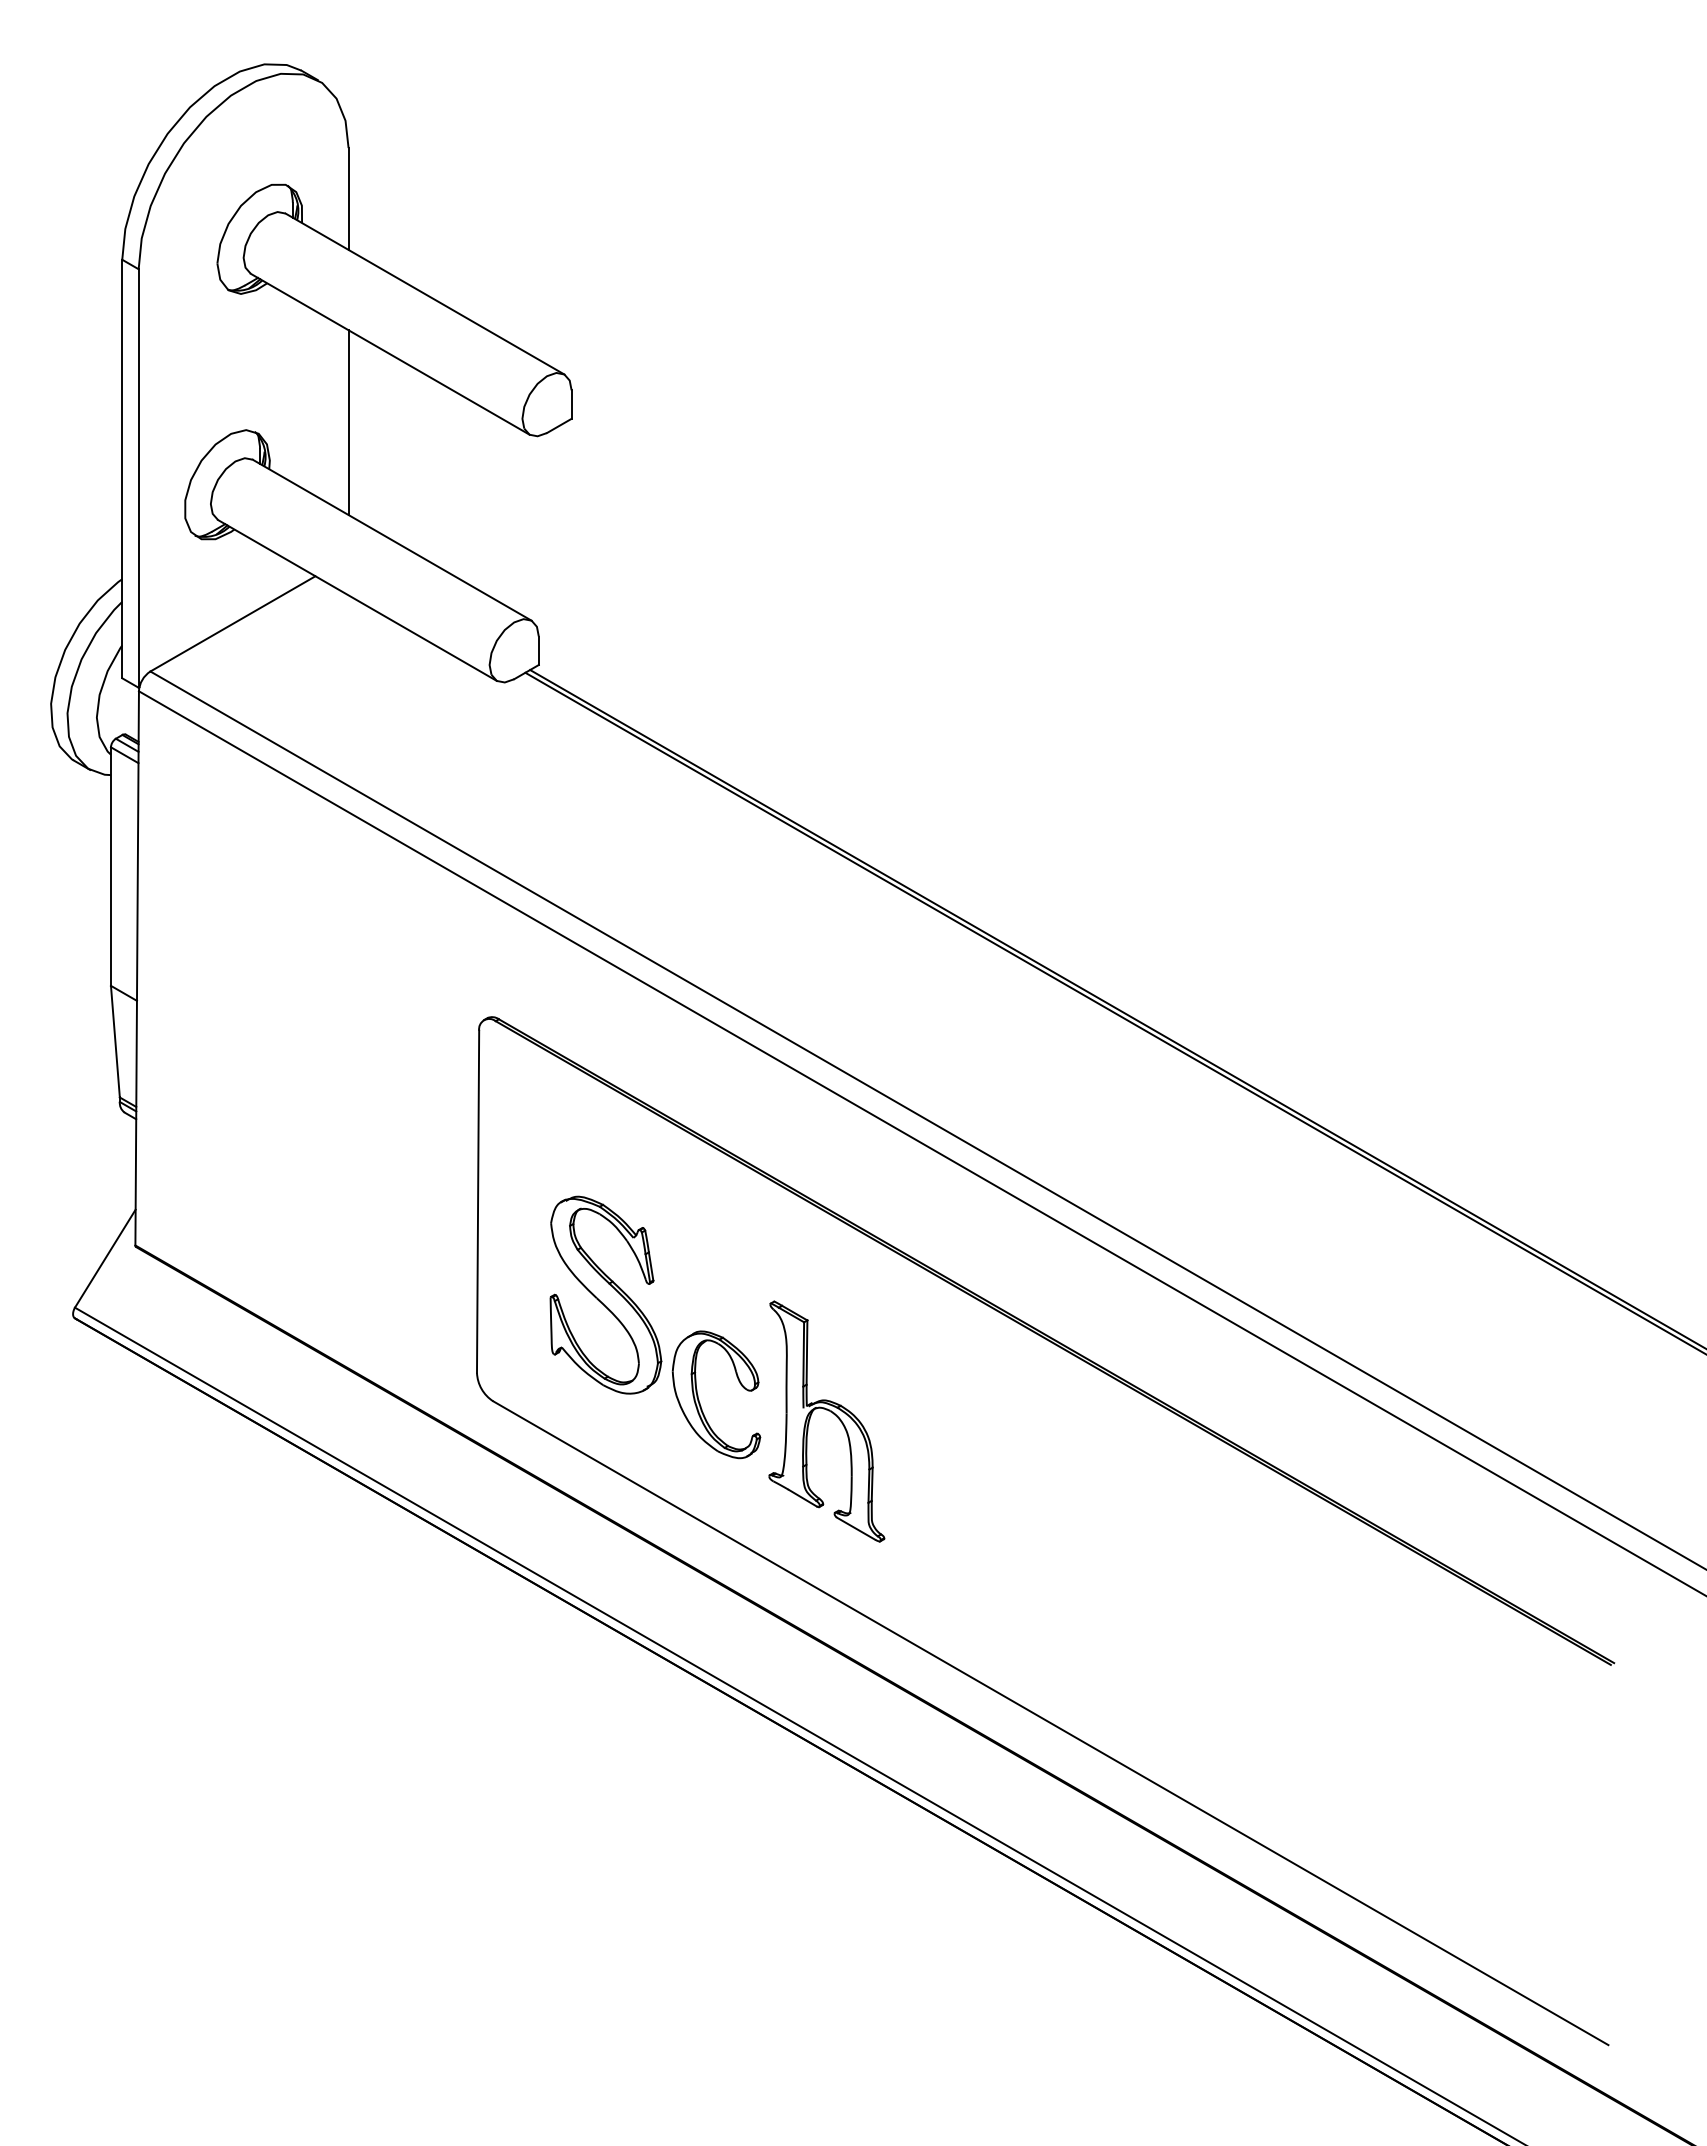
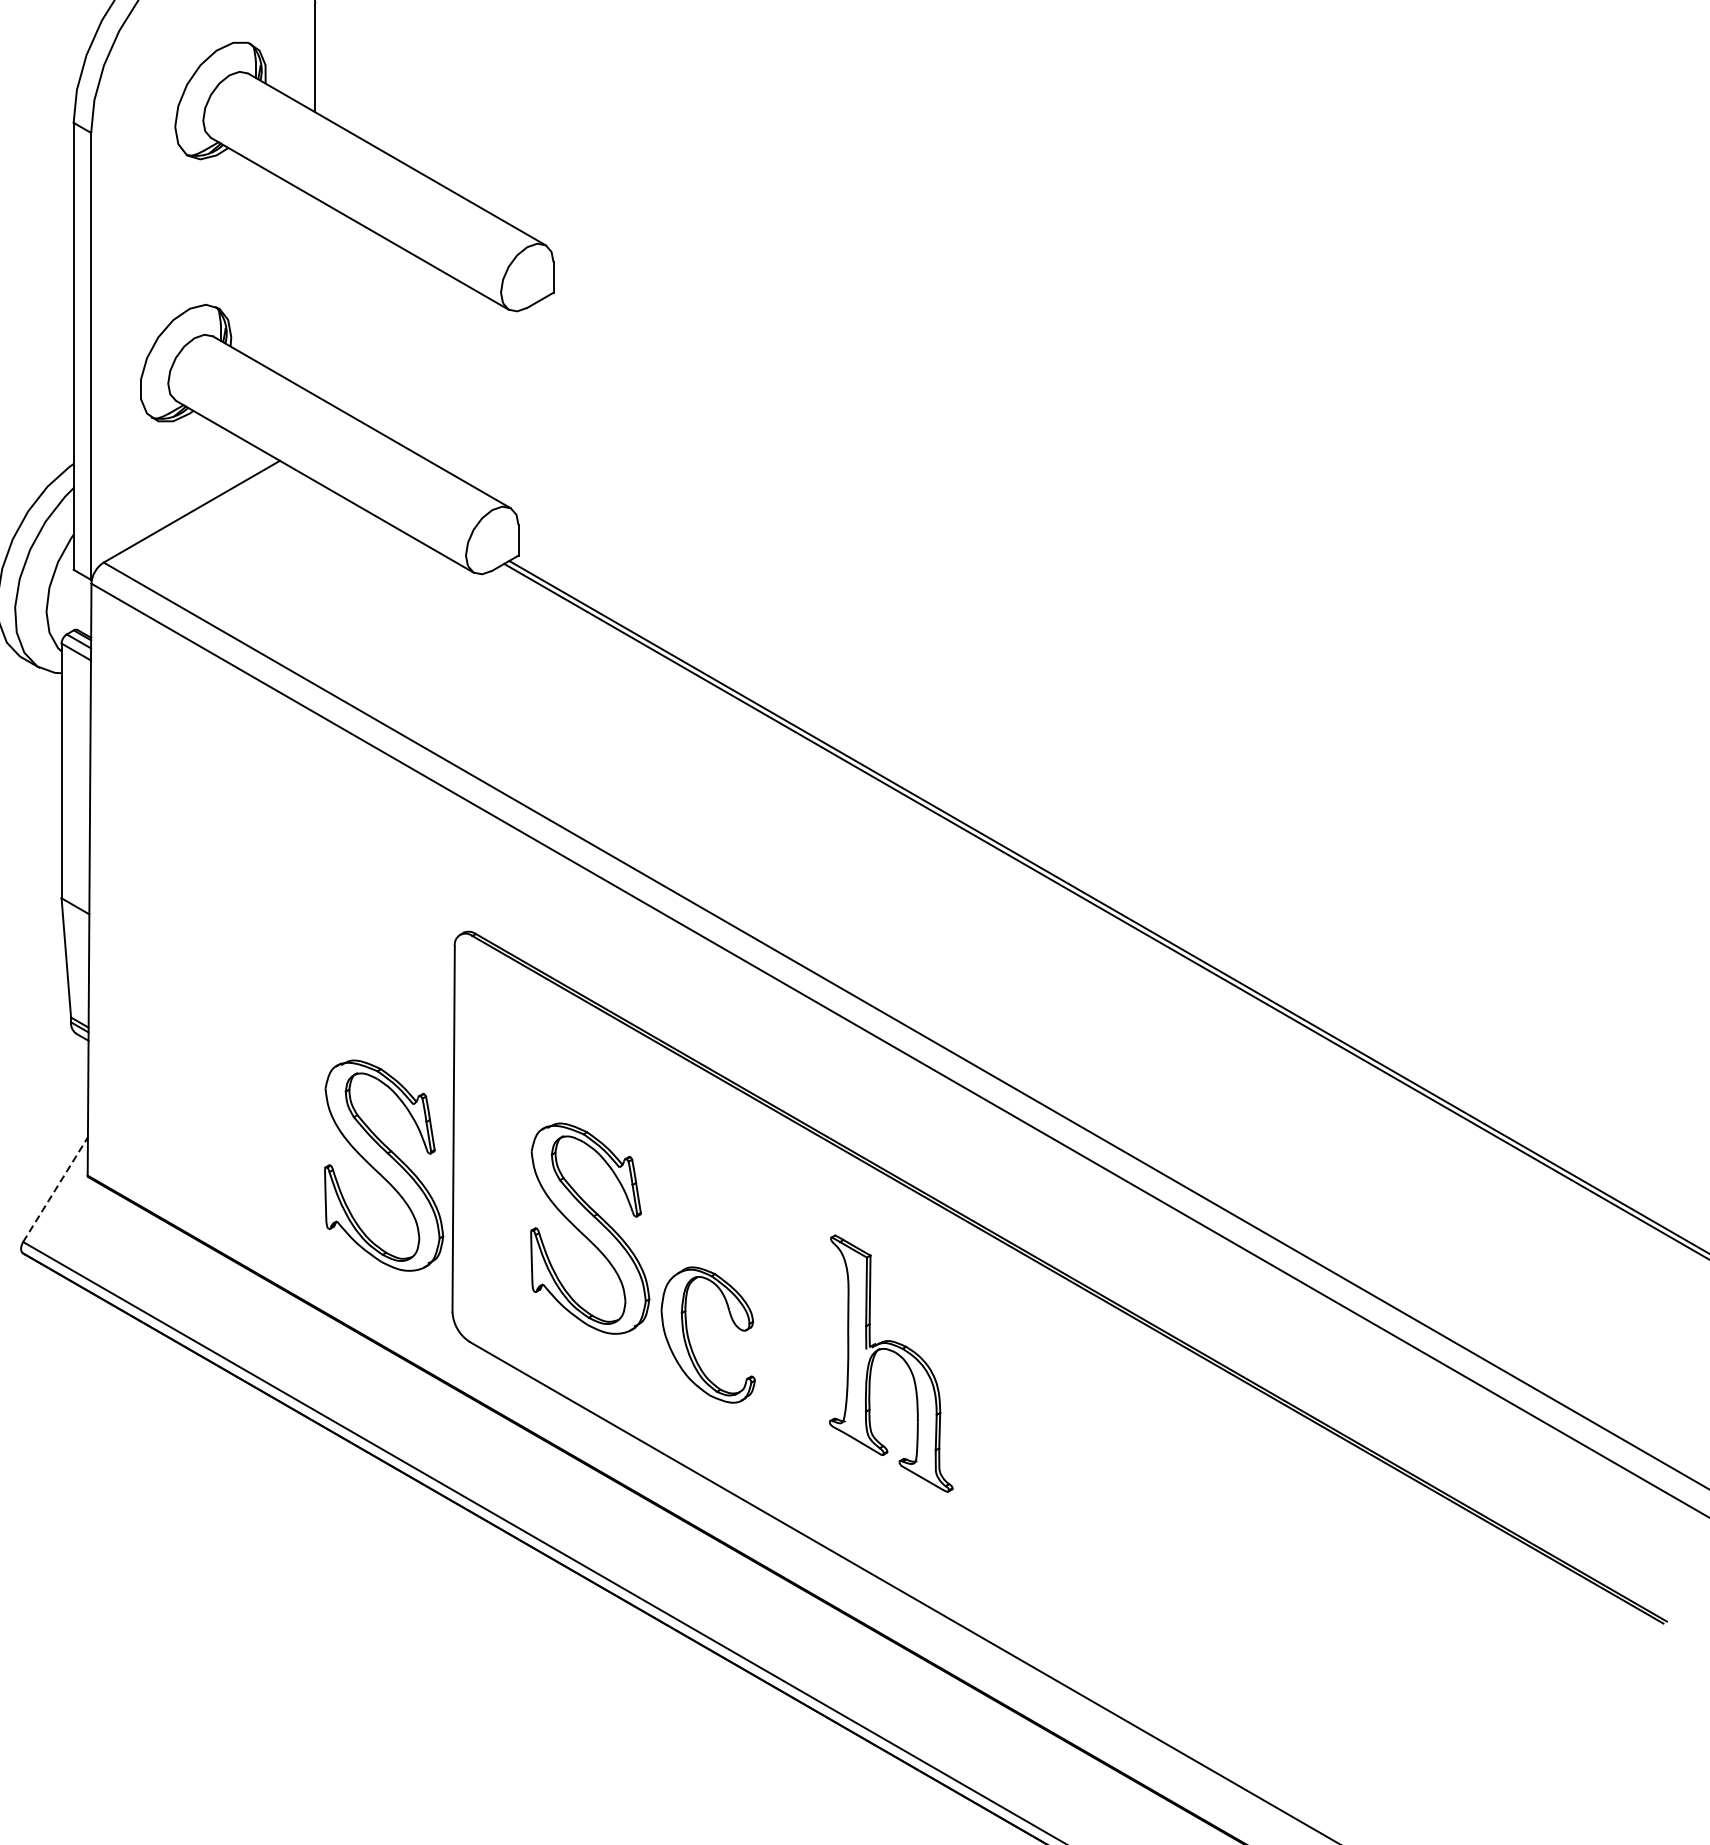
line: (348, 422) -> (315, 296), removed
part: (412, 1235) -> (383, 1164), added
line: (105, 1258) -> (55, 1189), solid -> dashed
part: (830, 1412) -> (895, 1353), moved

